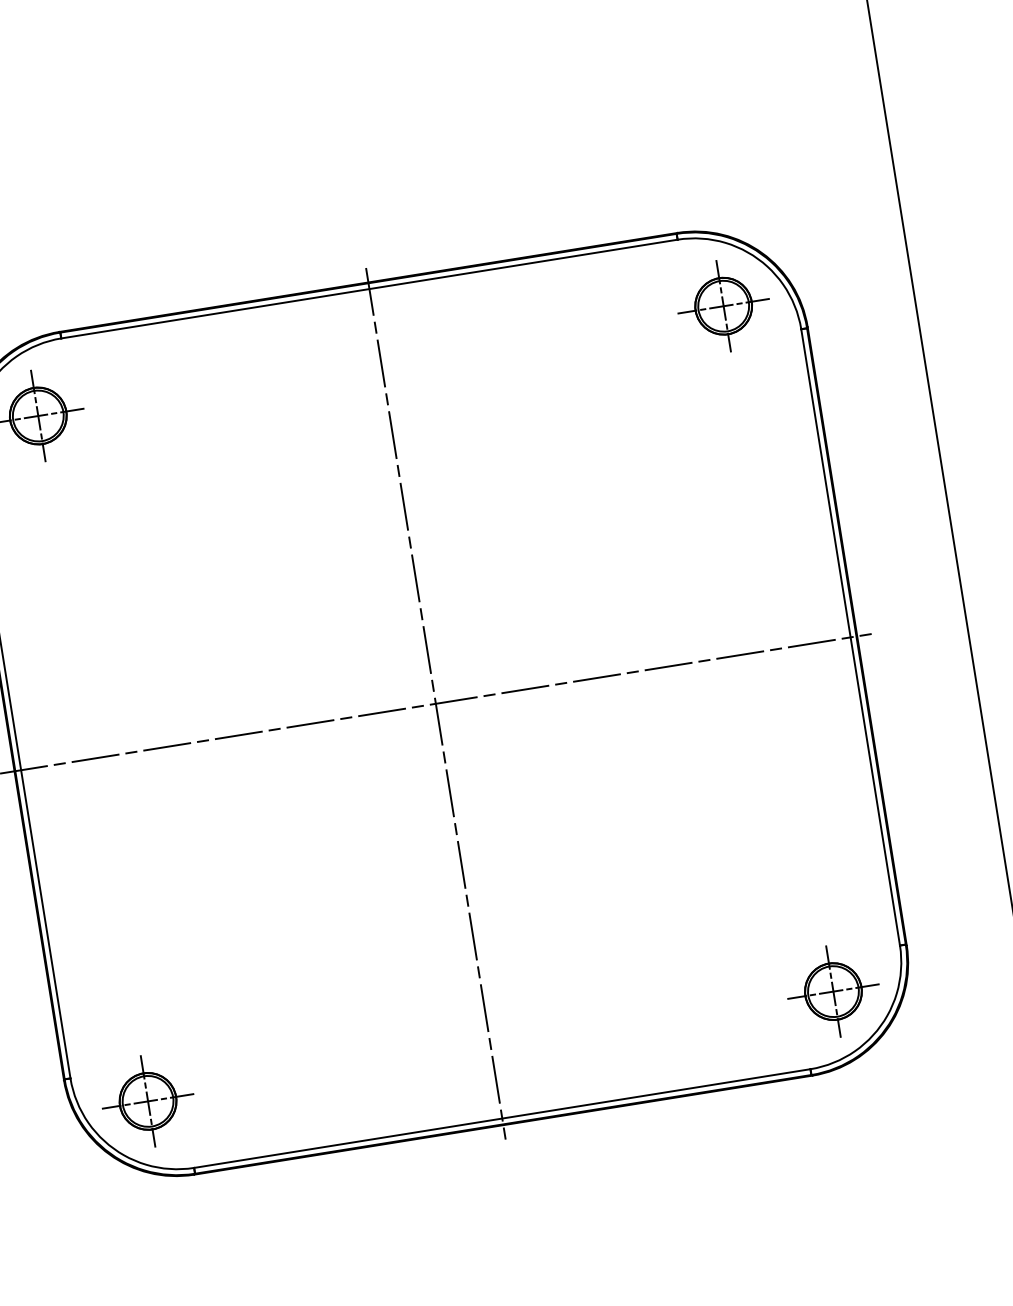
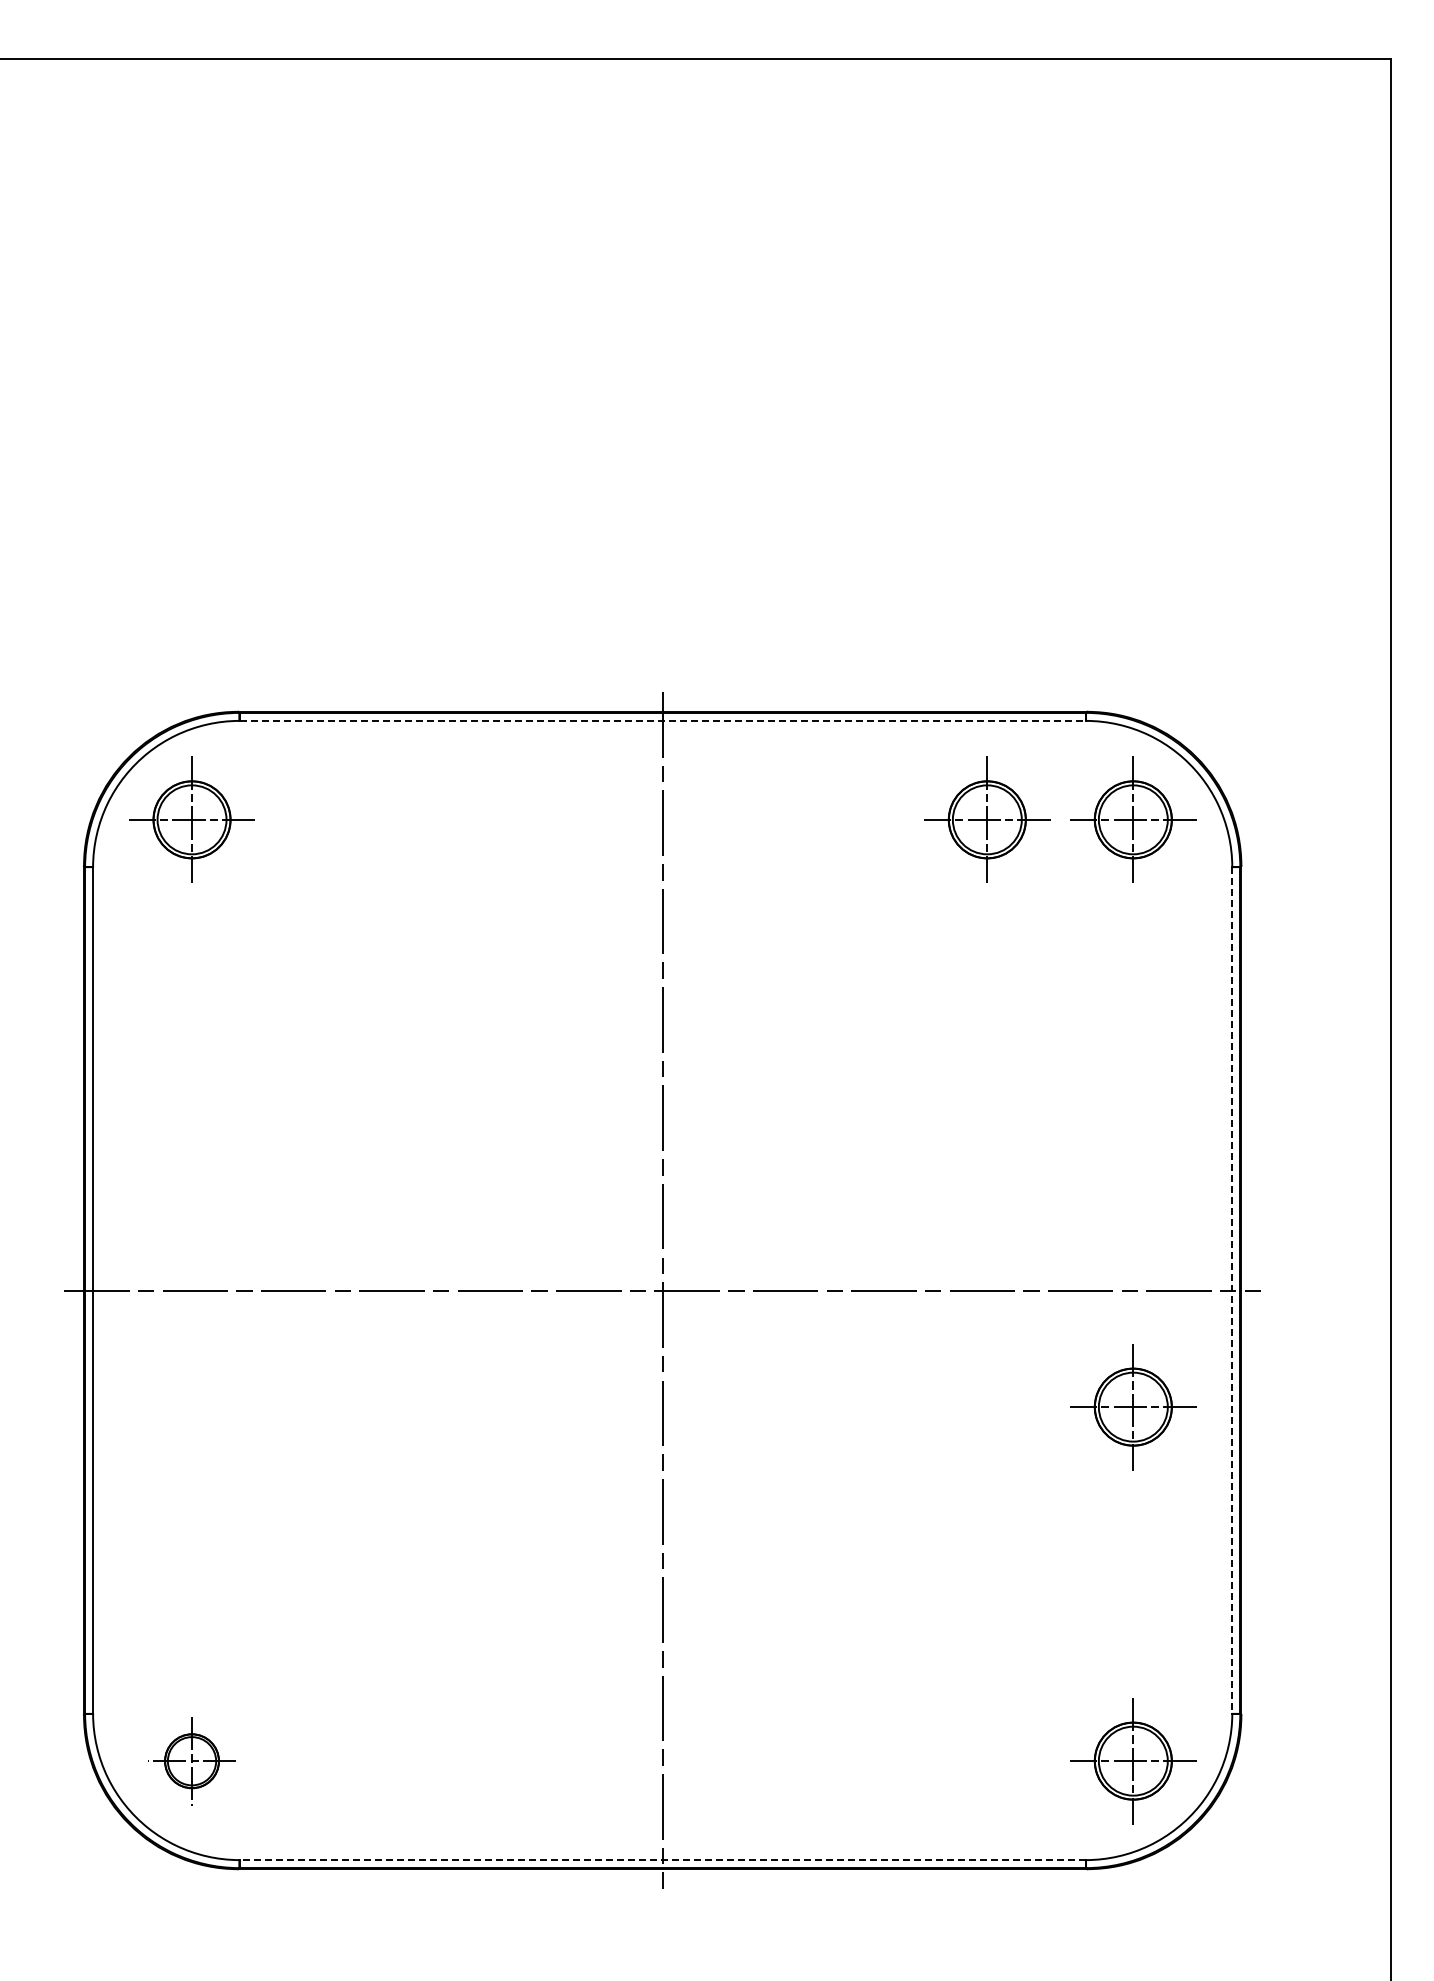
line: (369, 288) -> (663, 720), solid -> dashed
part: (617, 322) -> (987, 819), added
line: (850, 638) -> (1232, 1291), solid -> dashed
part: (792, 734) -> (1133, 1407), added
part: (147, 1101) -> (191, 1761), size x0.7
line: (502, 1118) -> (662, 1860), solid -> dashed

